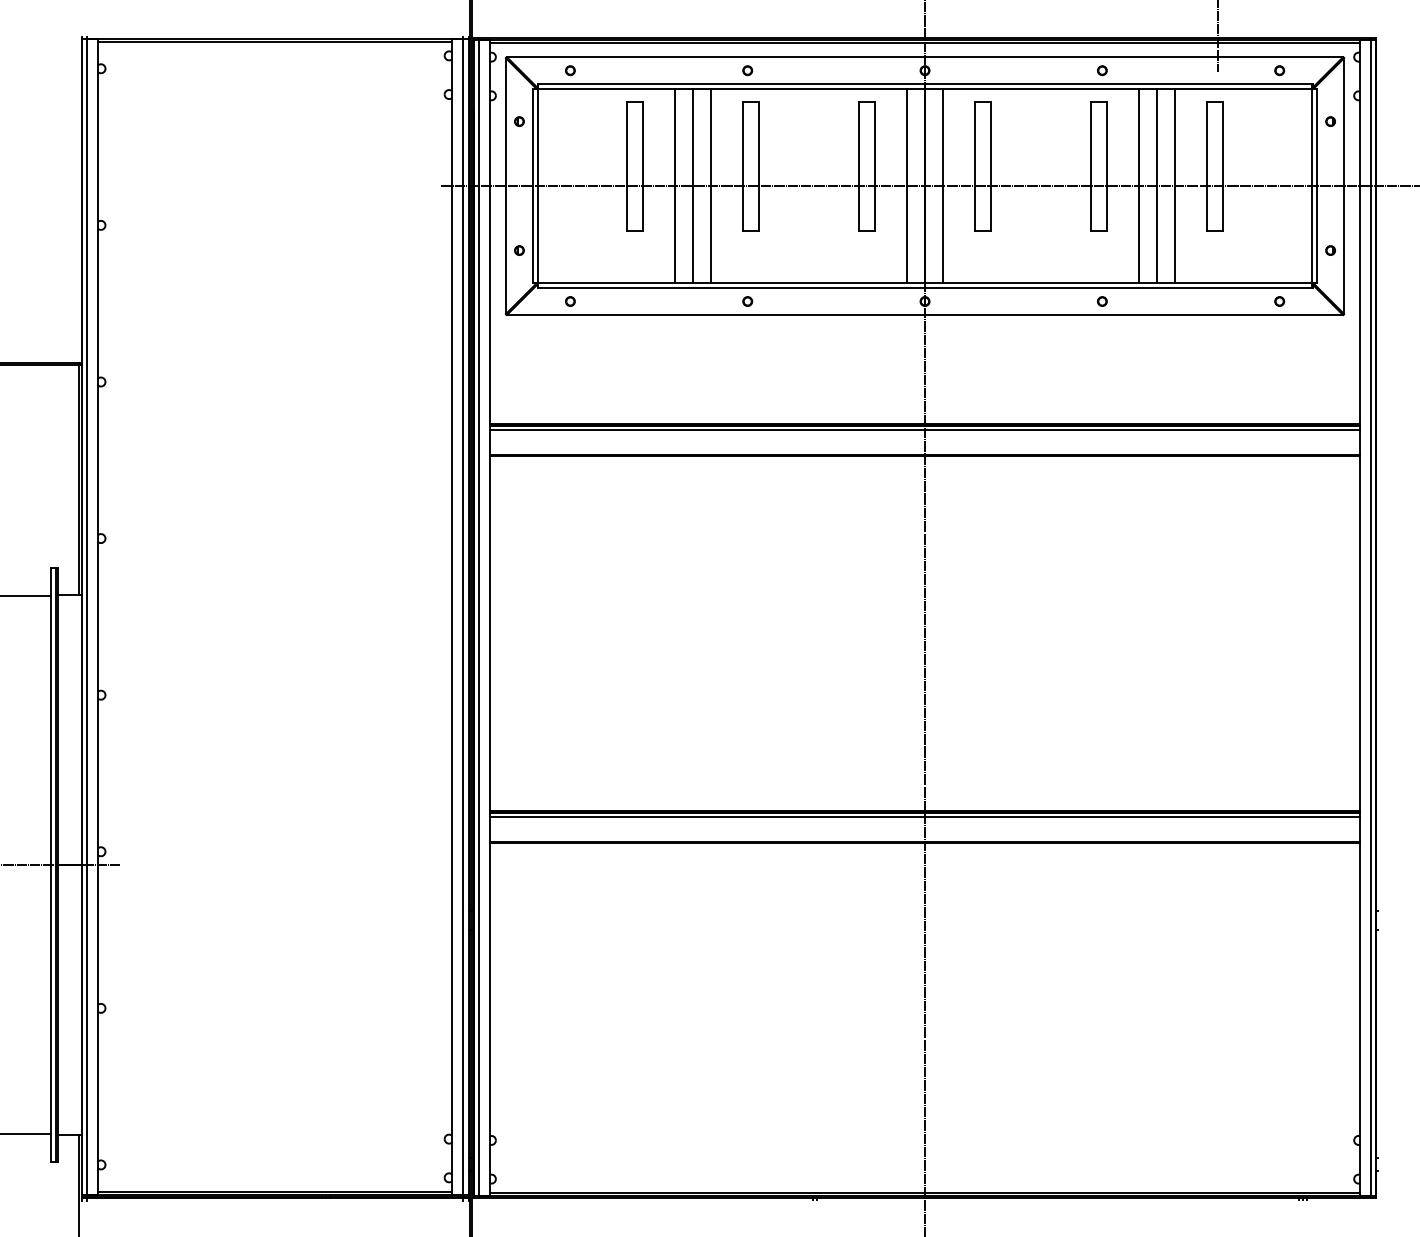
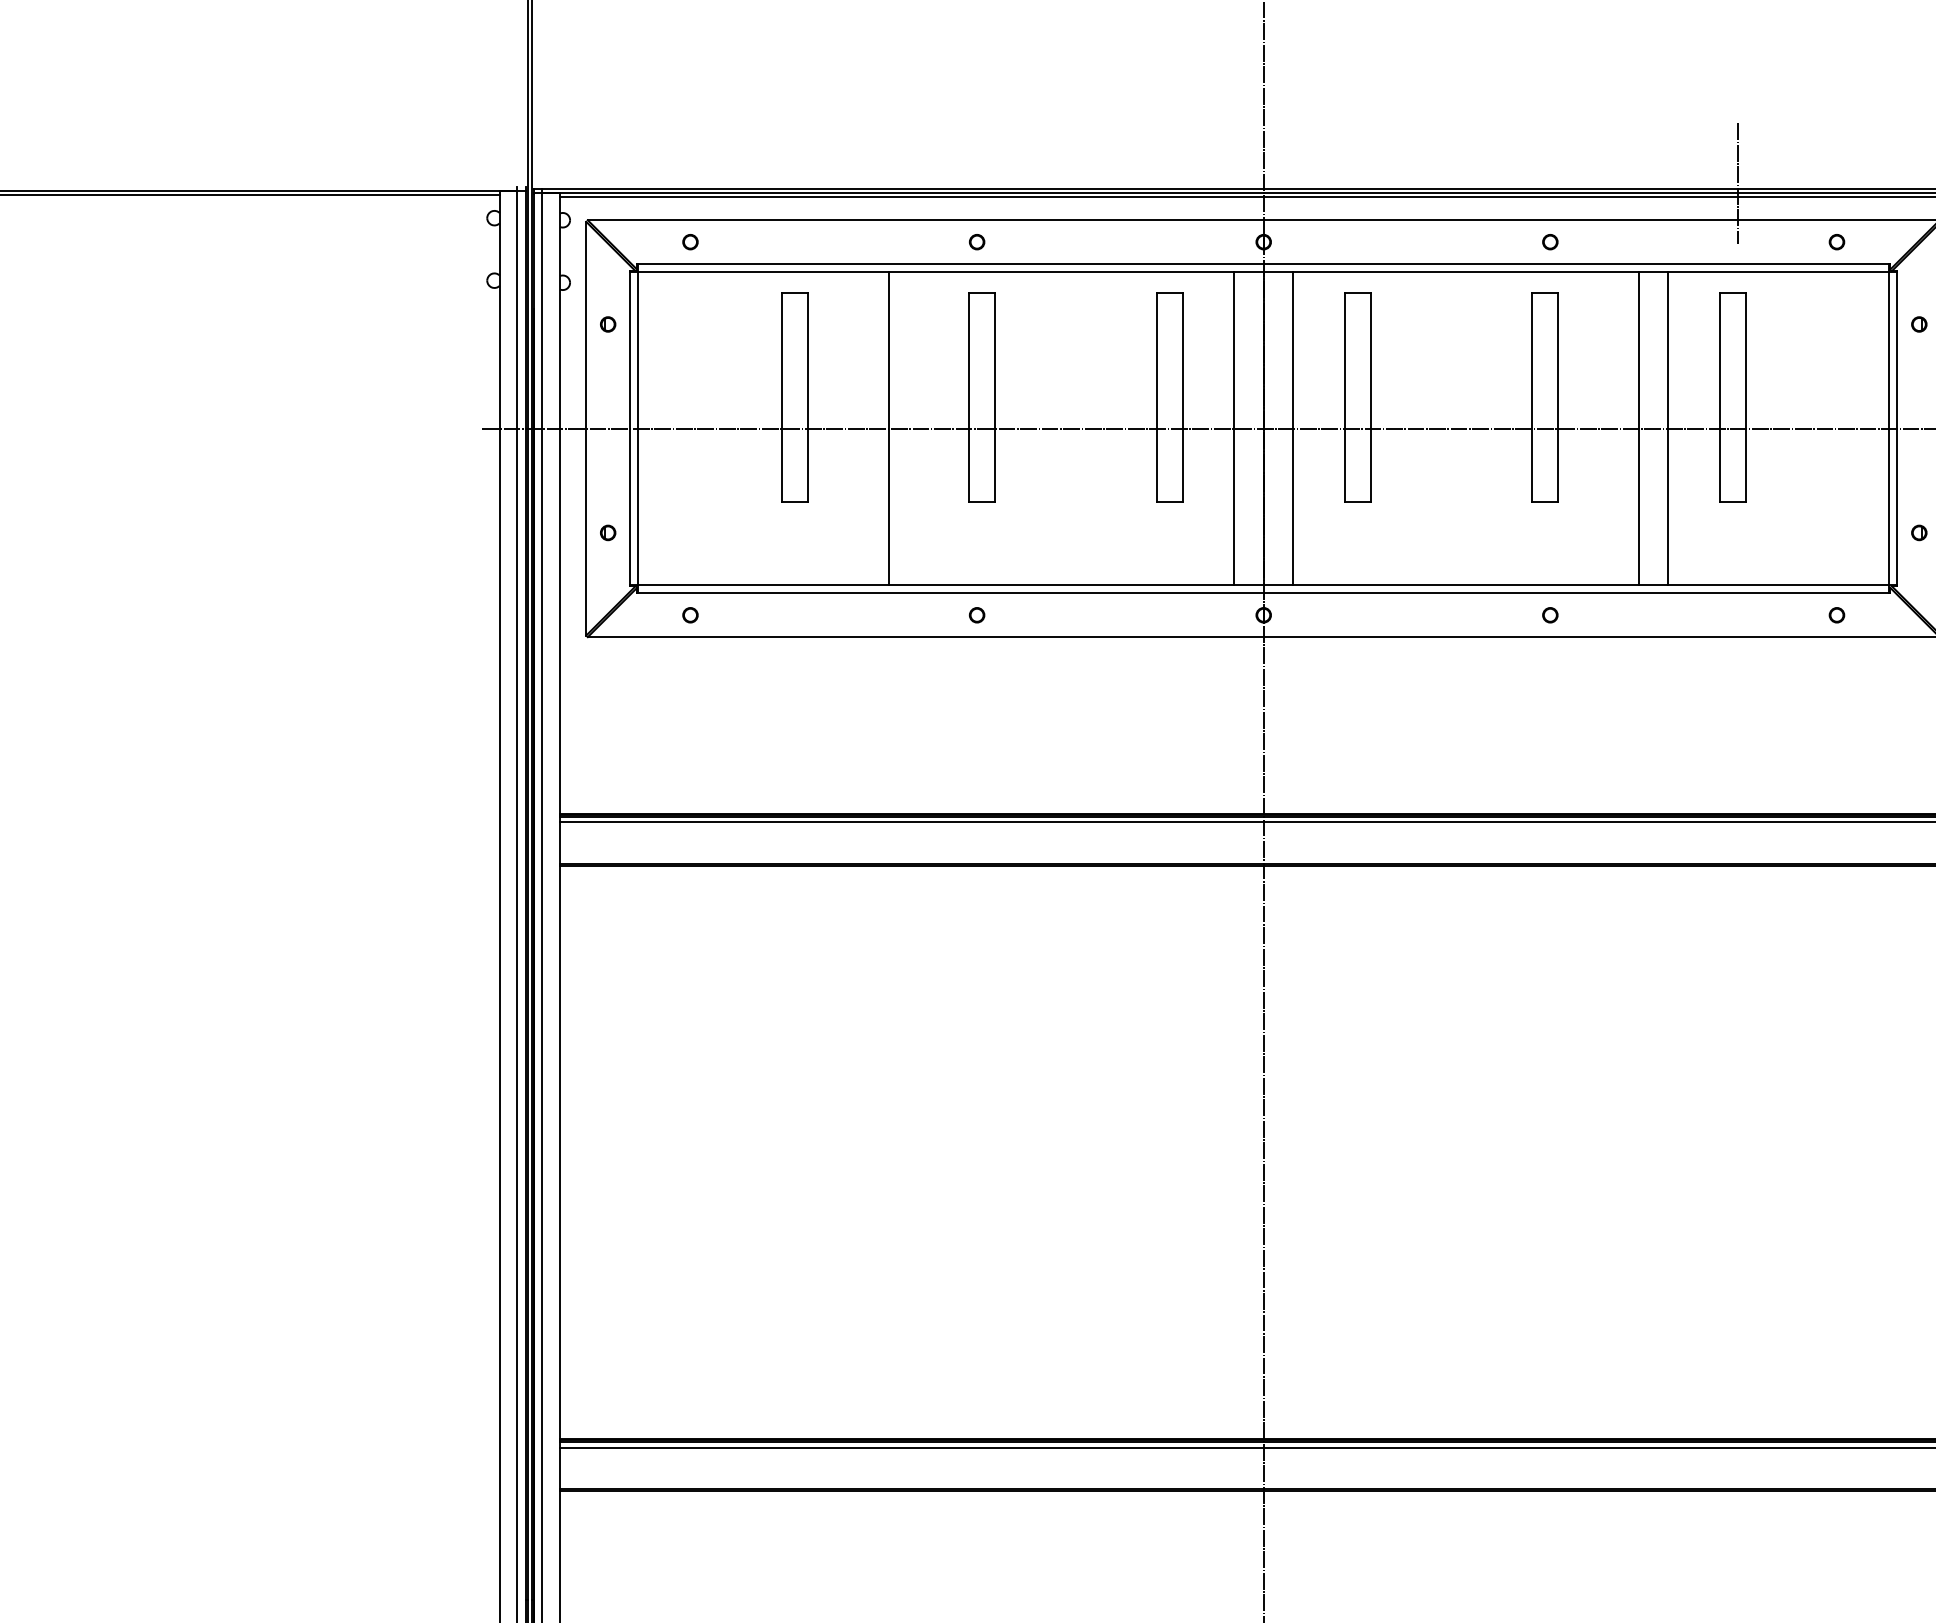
line: (674, 185) -> (858, 427), removed
line: (711, 185) -> (918, 427), removed
line: (1138, 185) -> (1608, 427), removed

